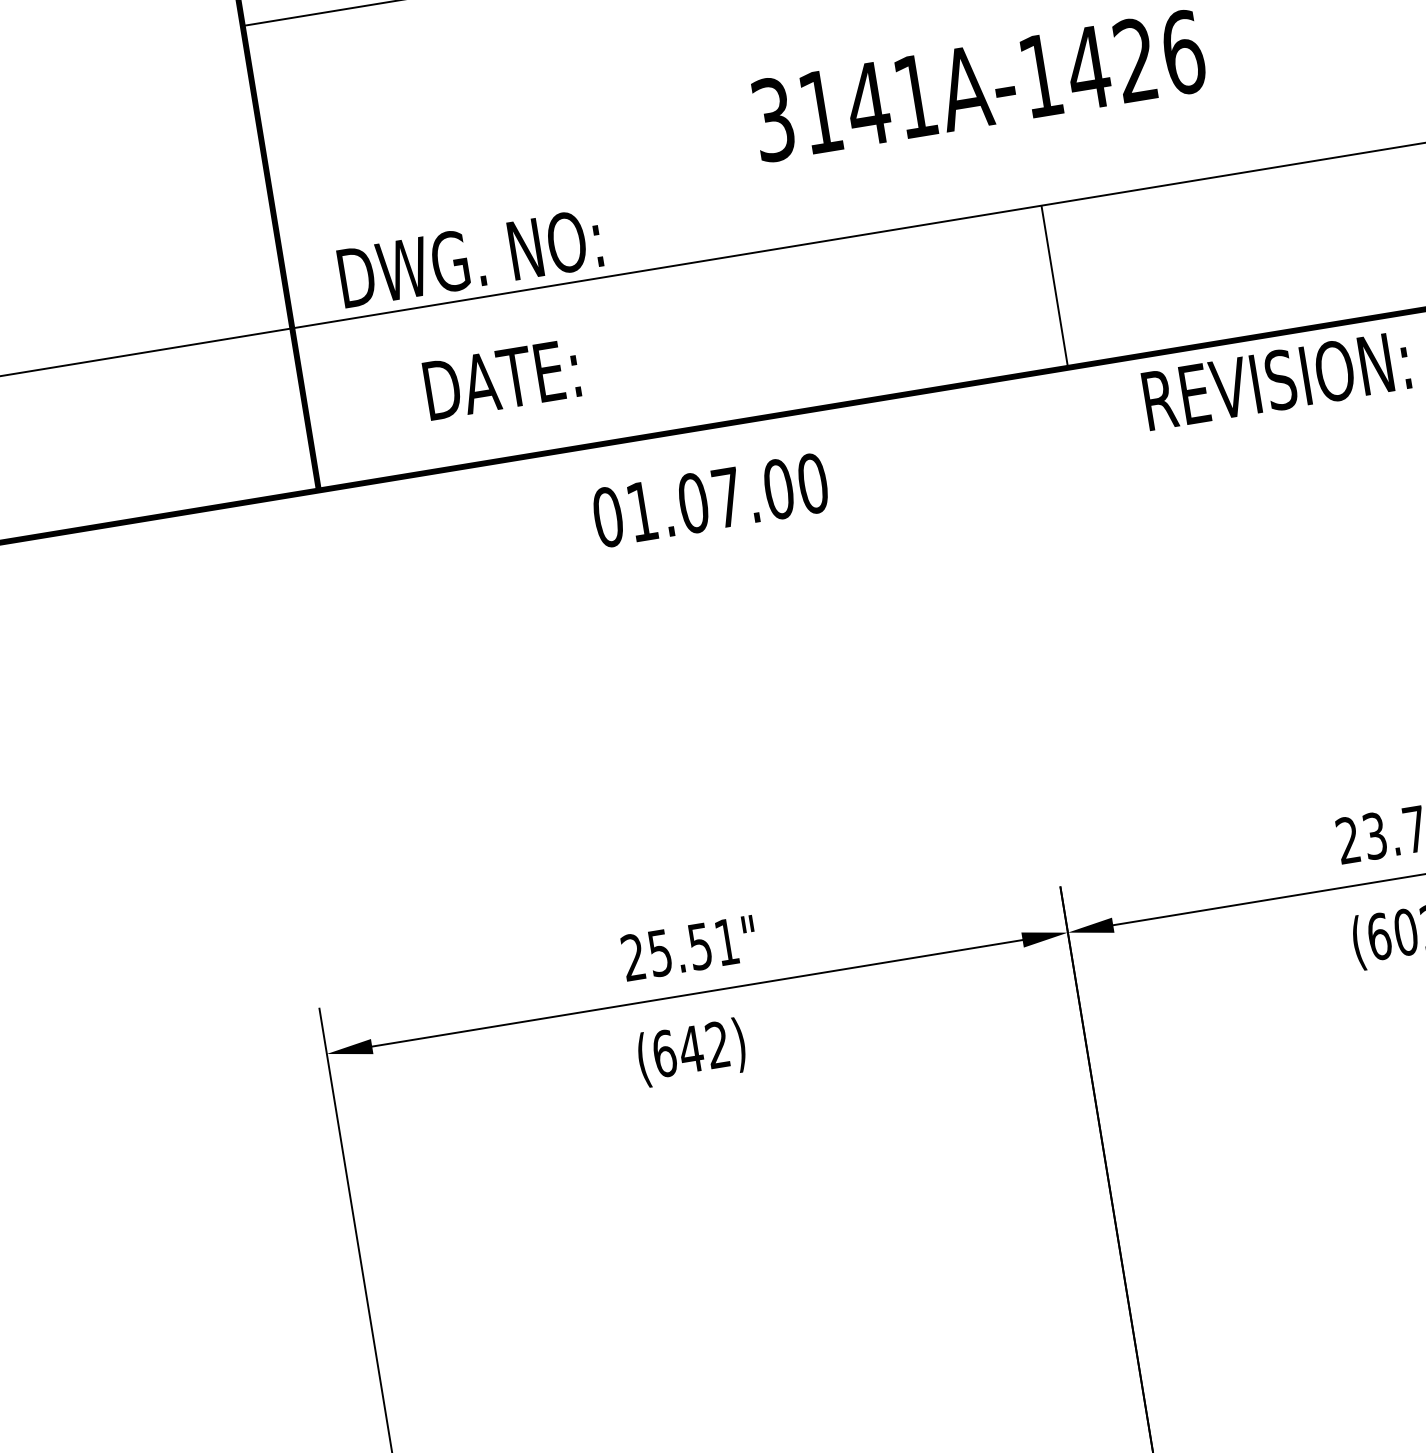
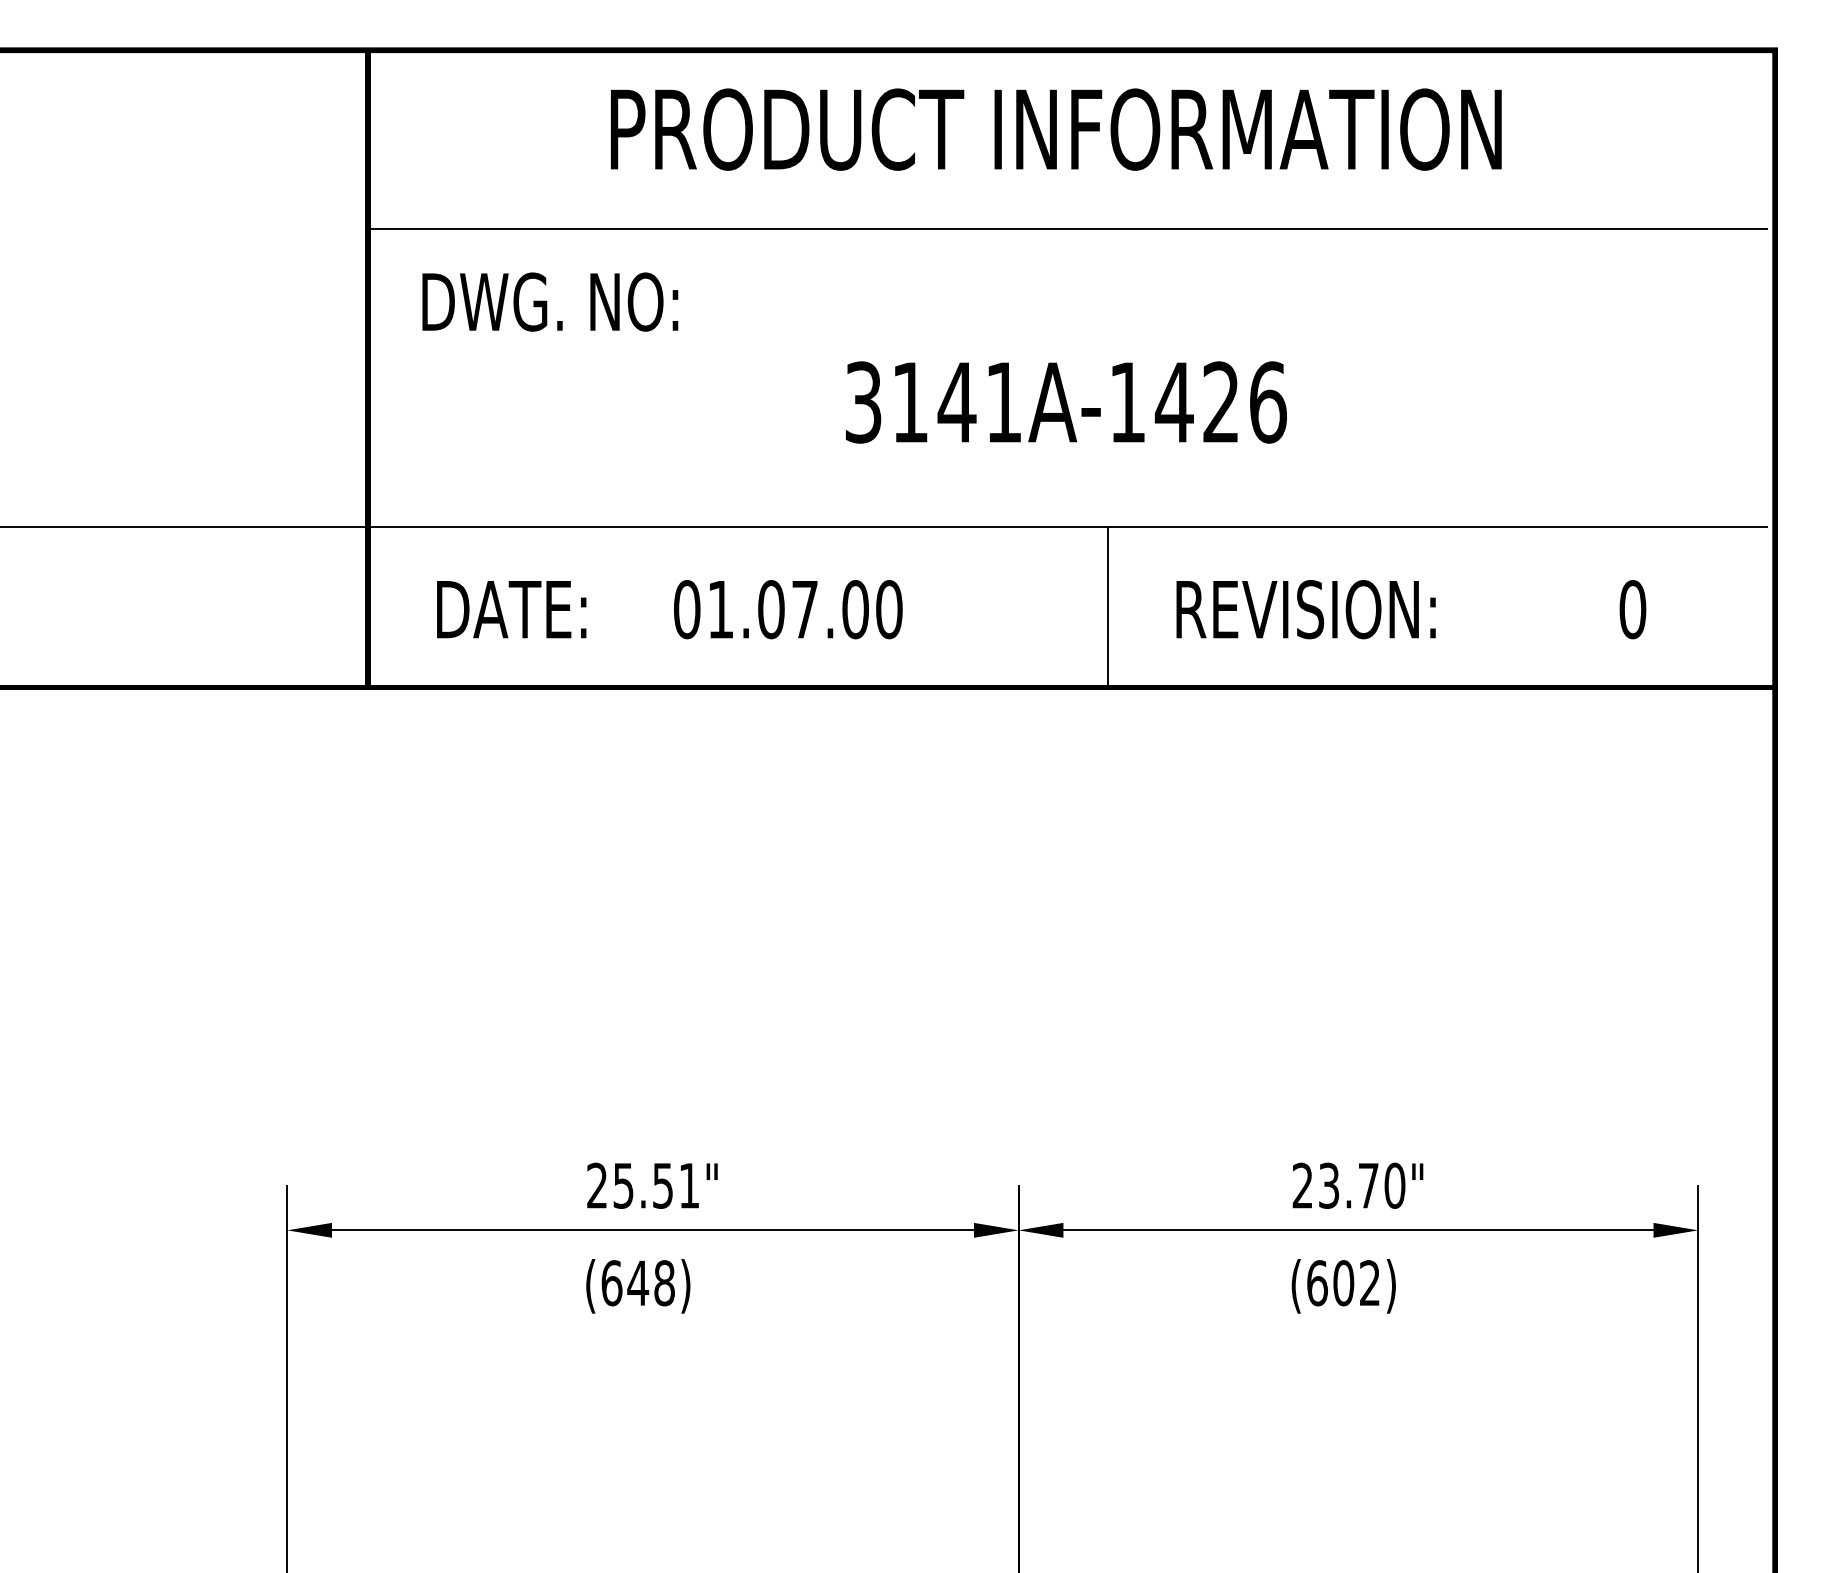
text: (470, 257) -> (550, 301), moved
text: (501, 379) -> (511, 609), moved
text: (1275, 380) -> (1305, 609), moved
text: (710, 500) -> (788, 609), moved
text: (717, 1045) -> (664, 1283), (642) -> (648)

